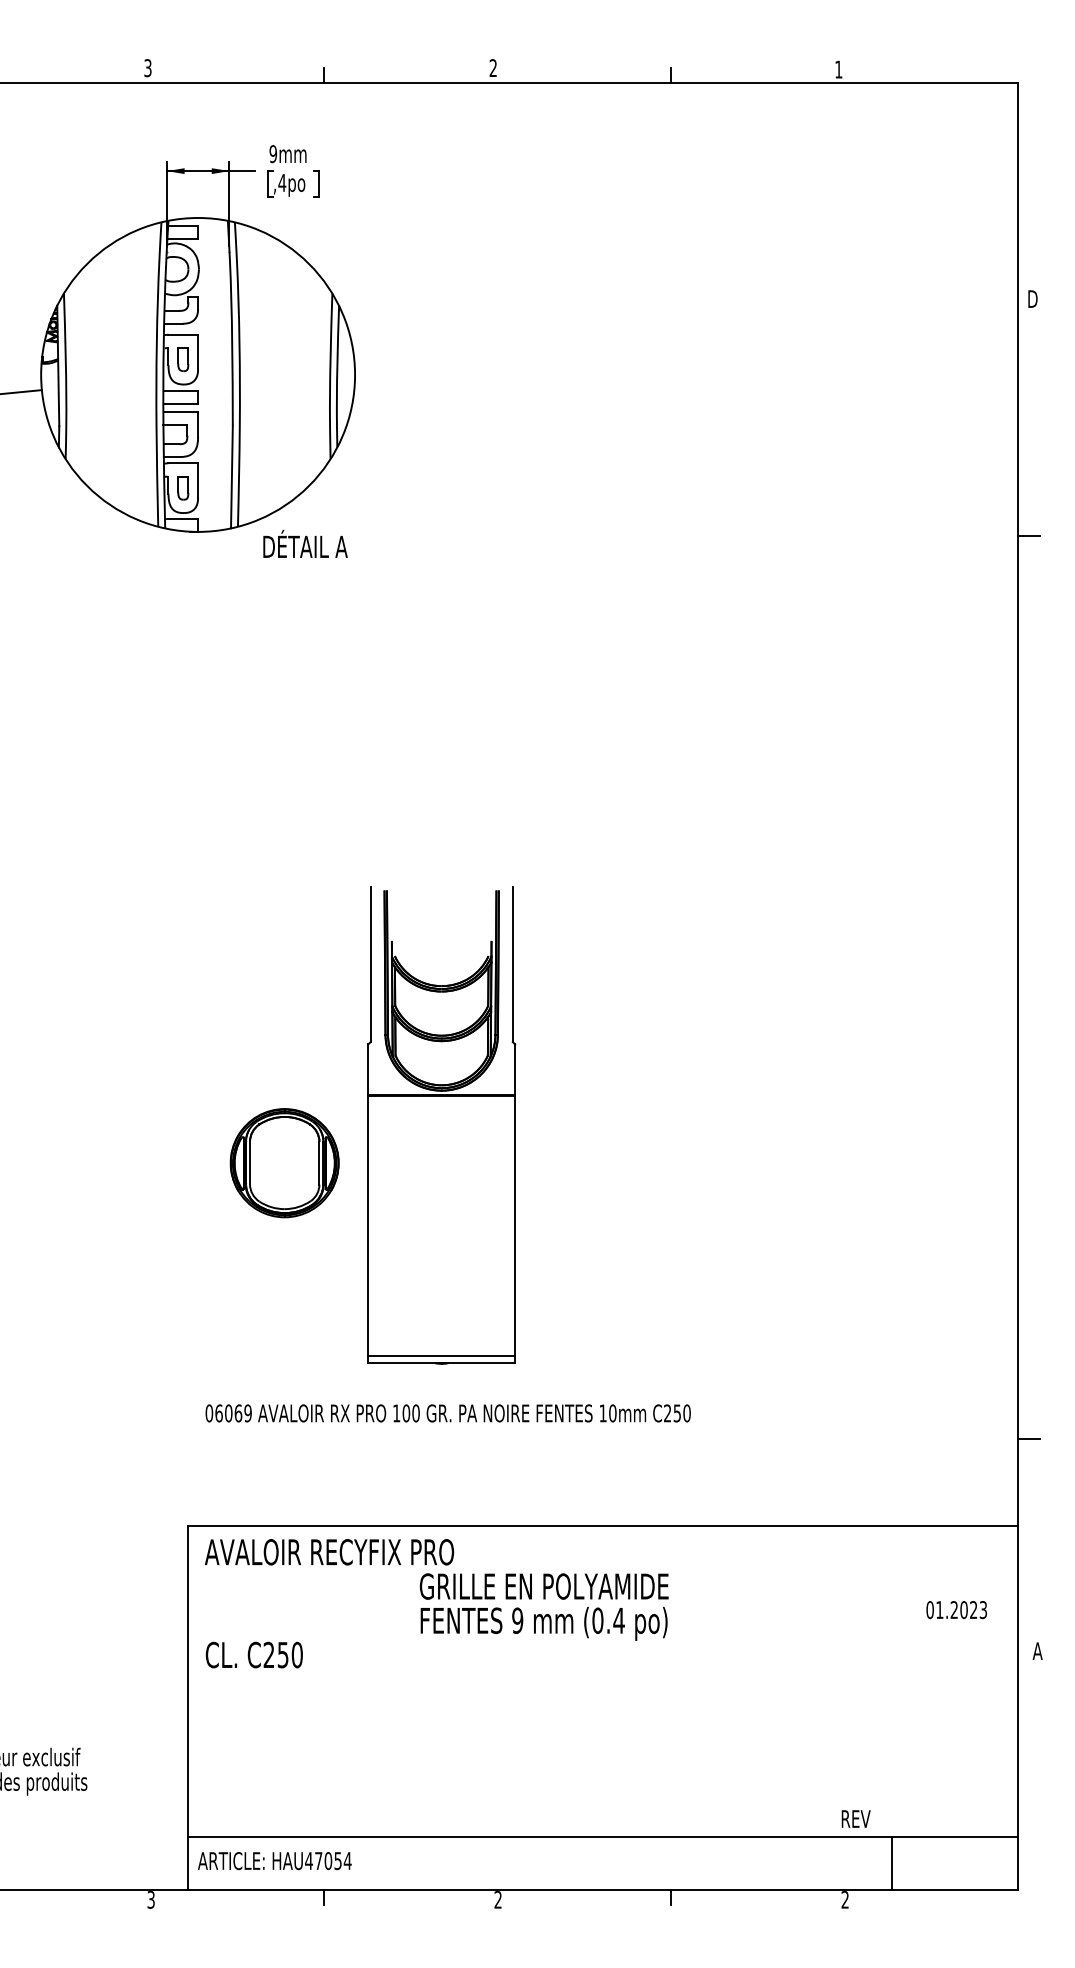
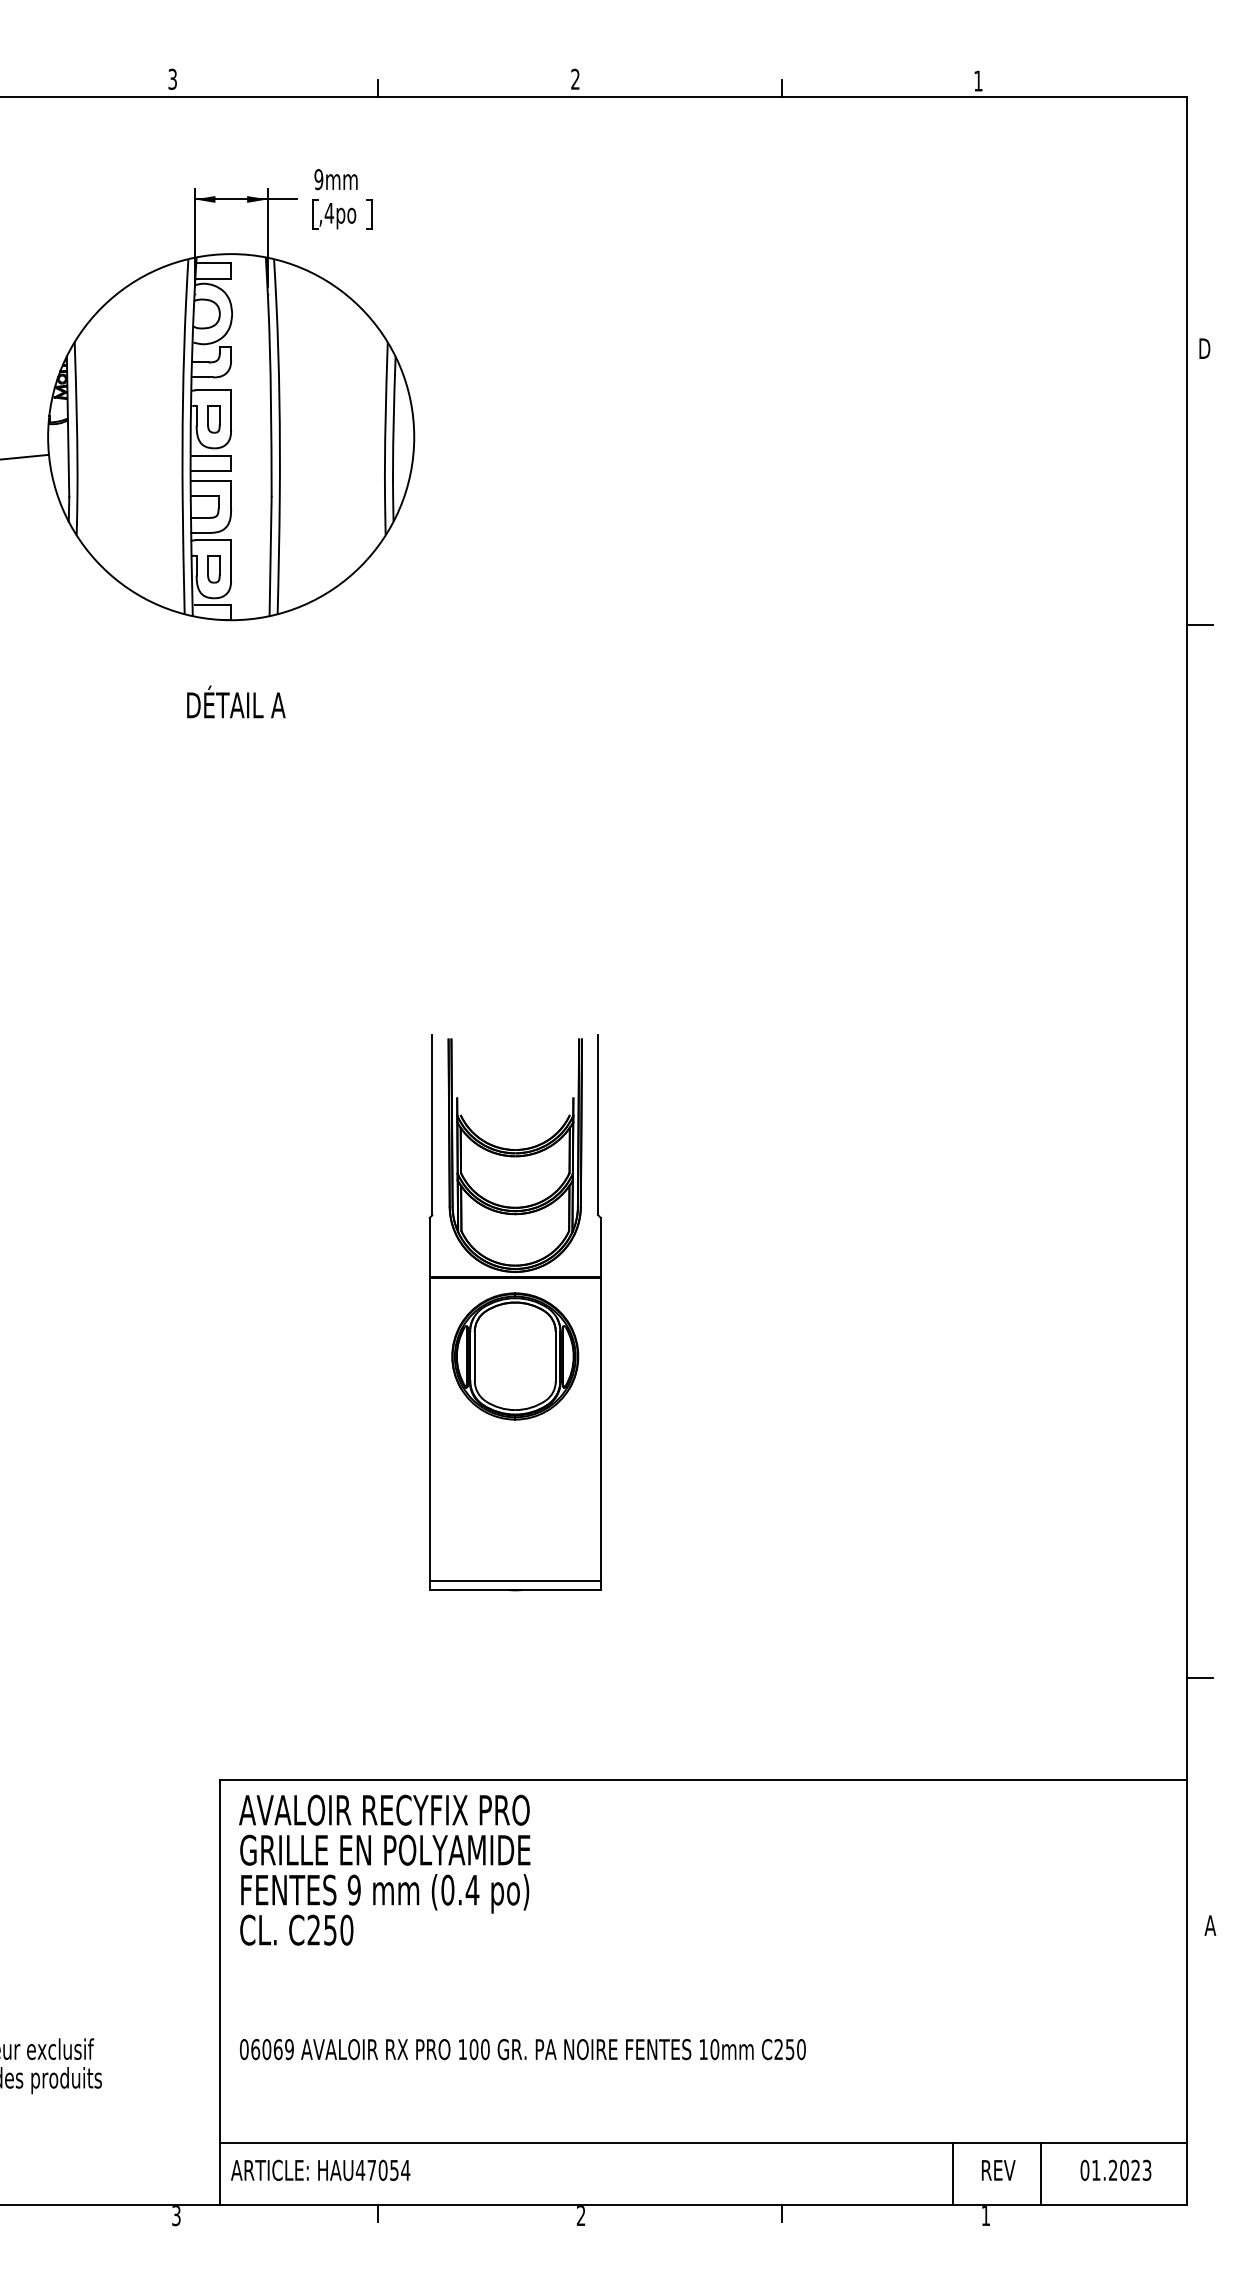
text: (305, 543) -> (236, 701), moved
part: (284, 1163) -> (515, 1356), moved
text: (447, 1413) -> (522, 2049), moved
text: (543, 1606) -> (384, 1873), moved
text: (956, 1610) -> (1115, 2170), moved
text: (855, 1818) -> (997, 2169), moved
line: (817, 1863) -> (953, 2173), added
text: (844, 1899) -> (985, 2215), 2 -> 1

